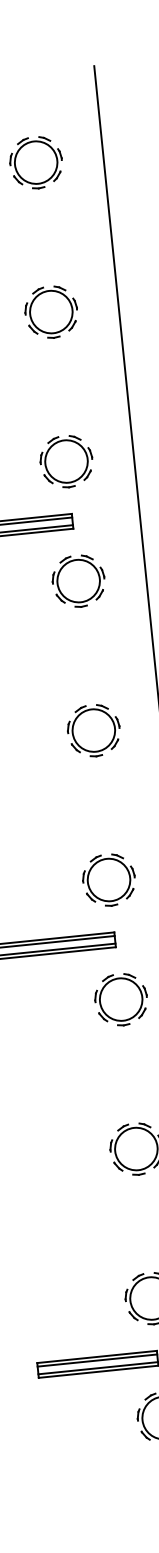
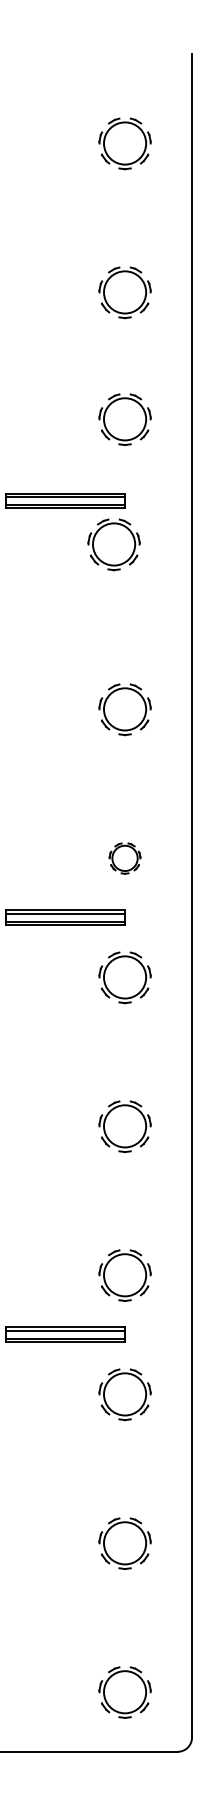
part: (65, 461) -> (124, 419), moved
part: (78, 581) -> (113, 544), moved
part: (108, 880) -> (124, 858), size x0.6

